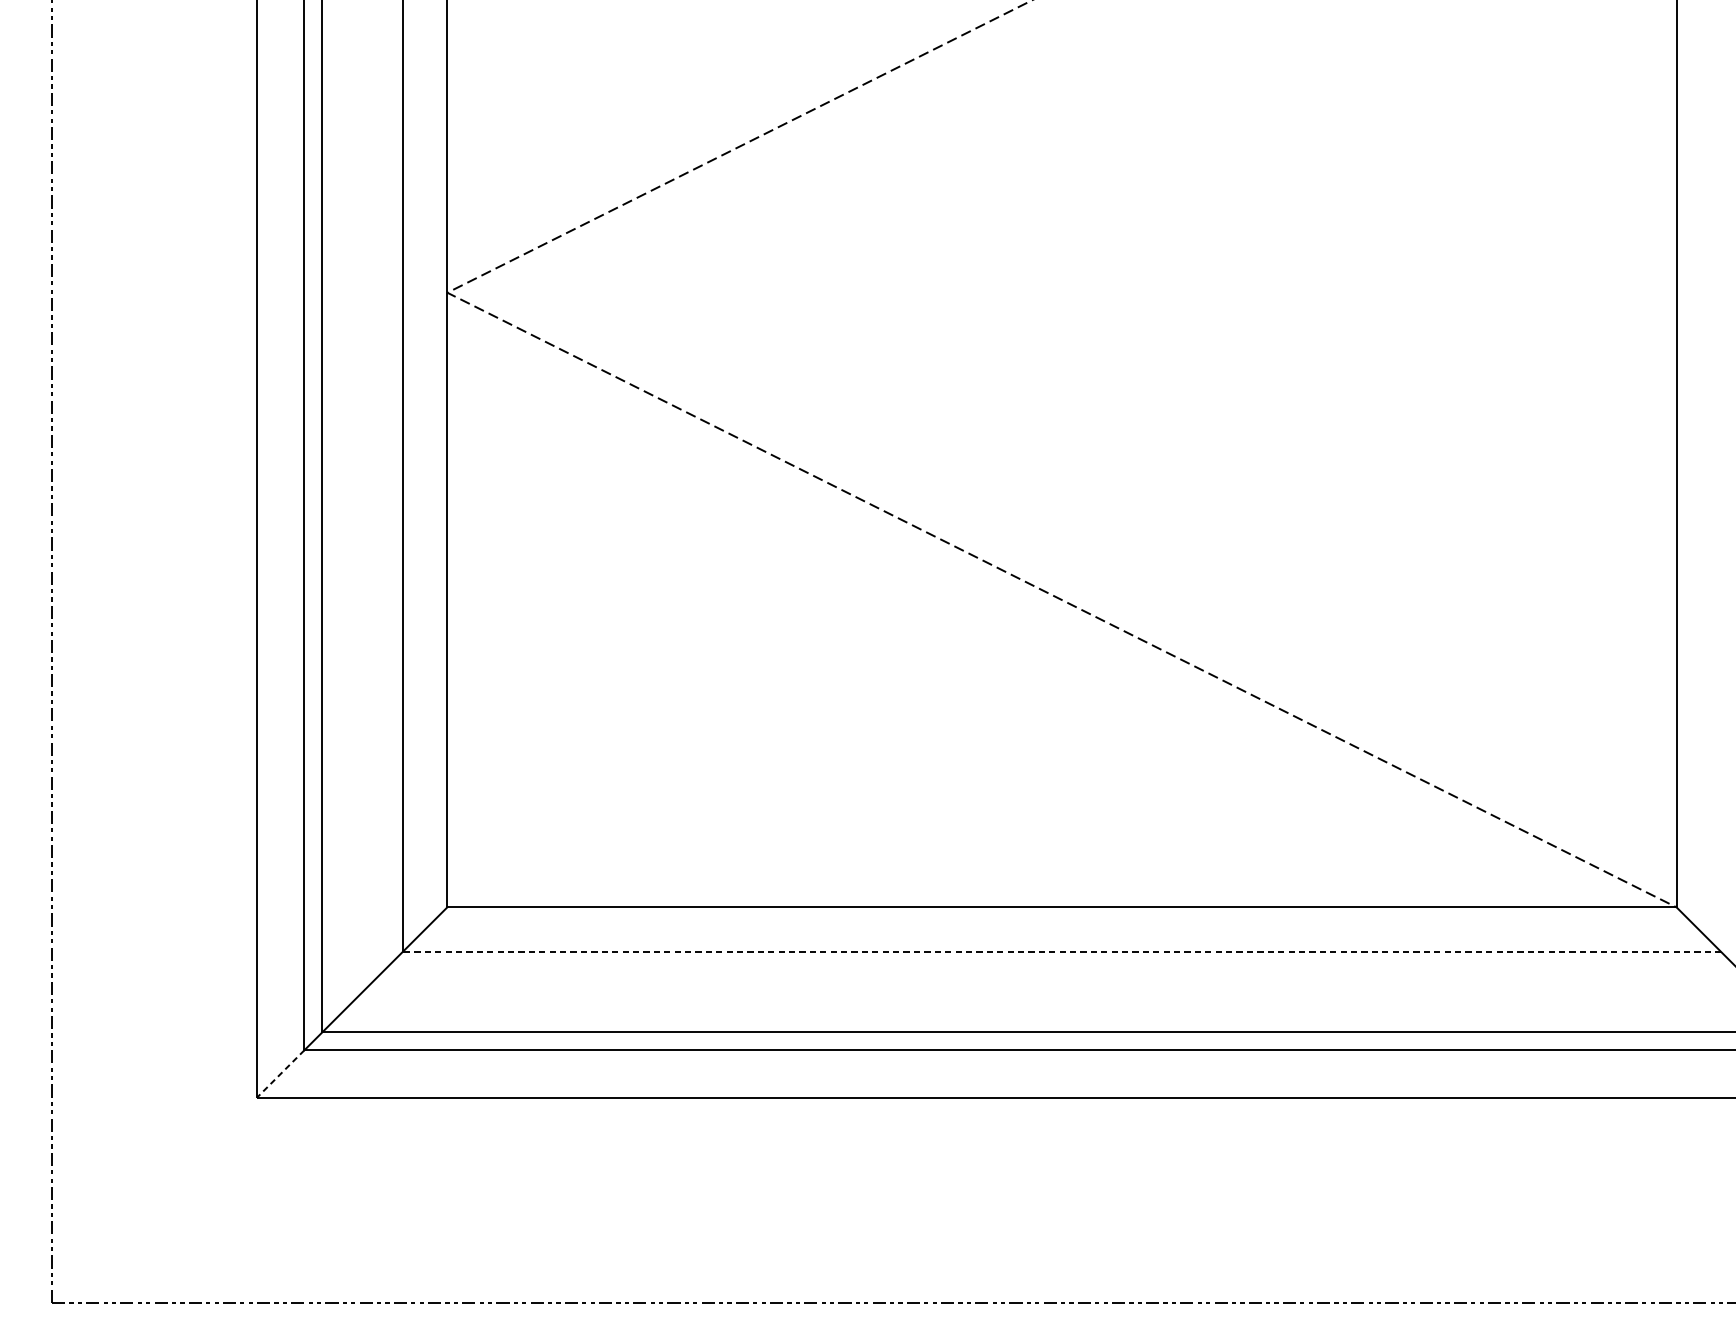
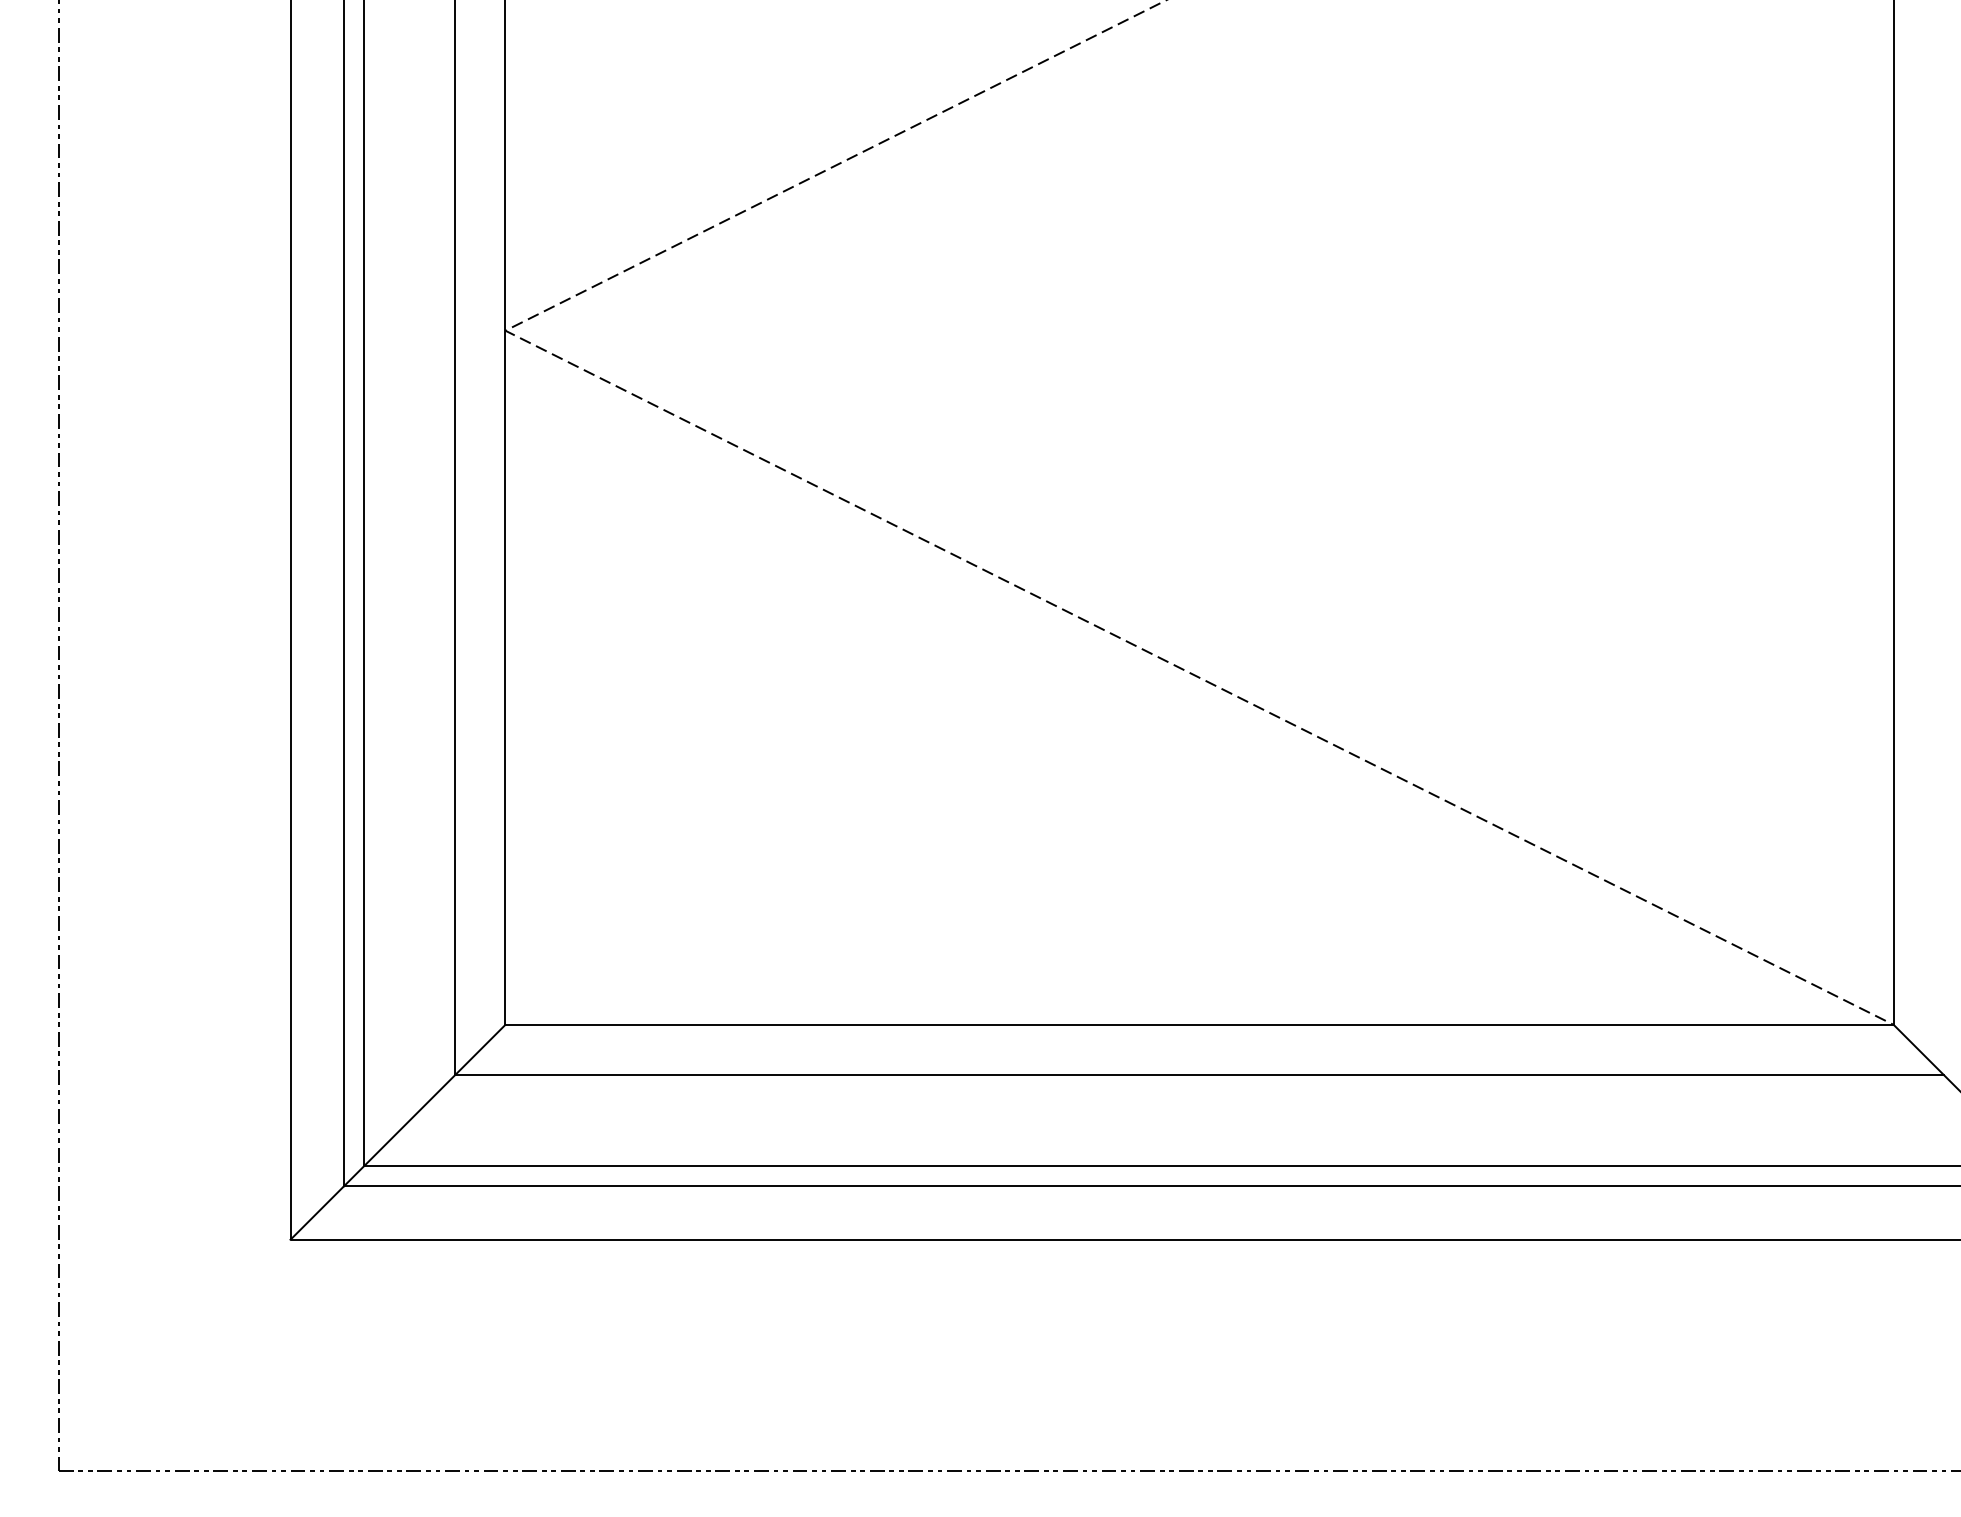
line: (1061, 952) -> (1199, 1075), dashed -> solid
line: (280, 1074) -> (317, 1213), dashed -> solid

